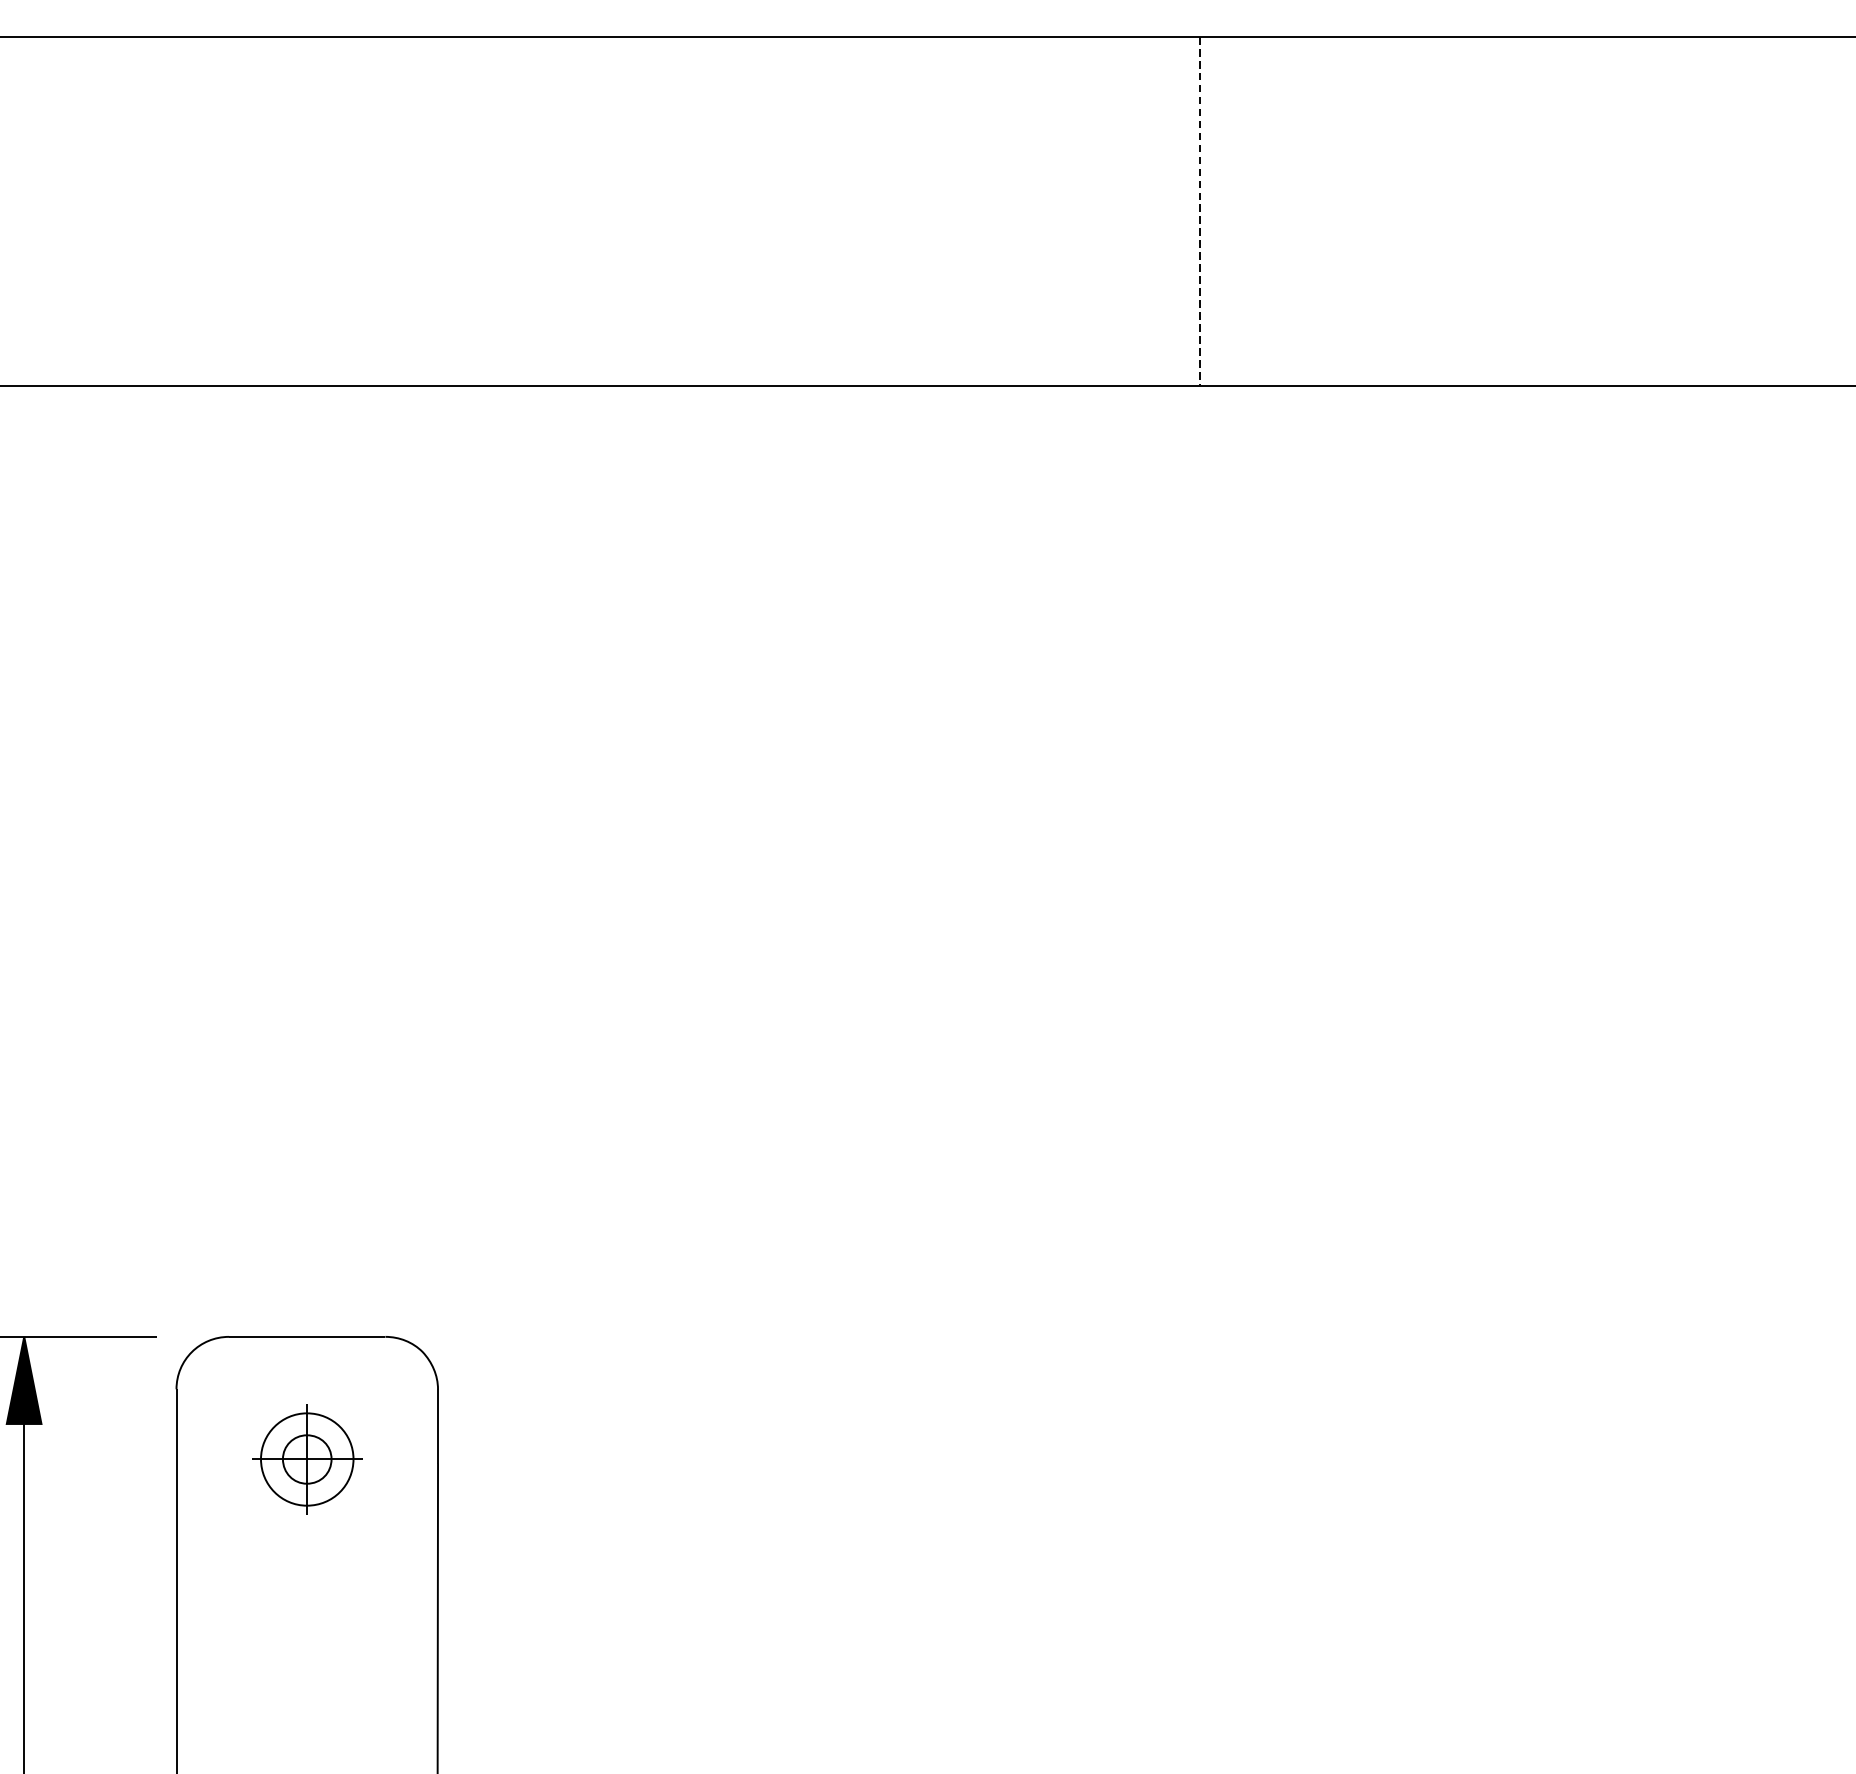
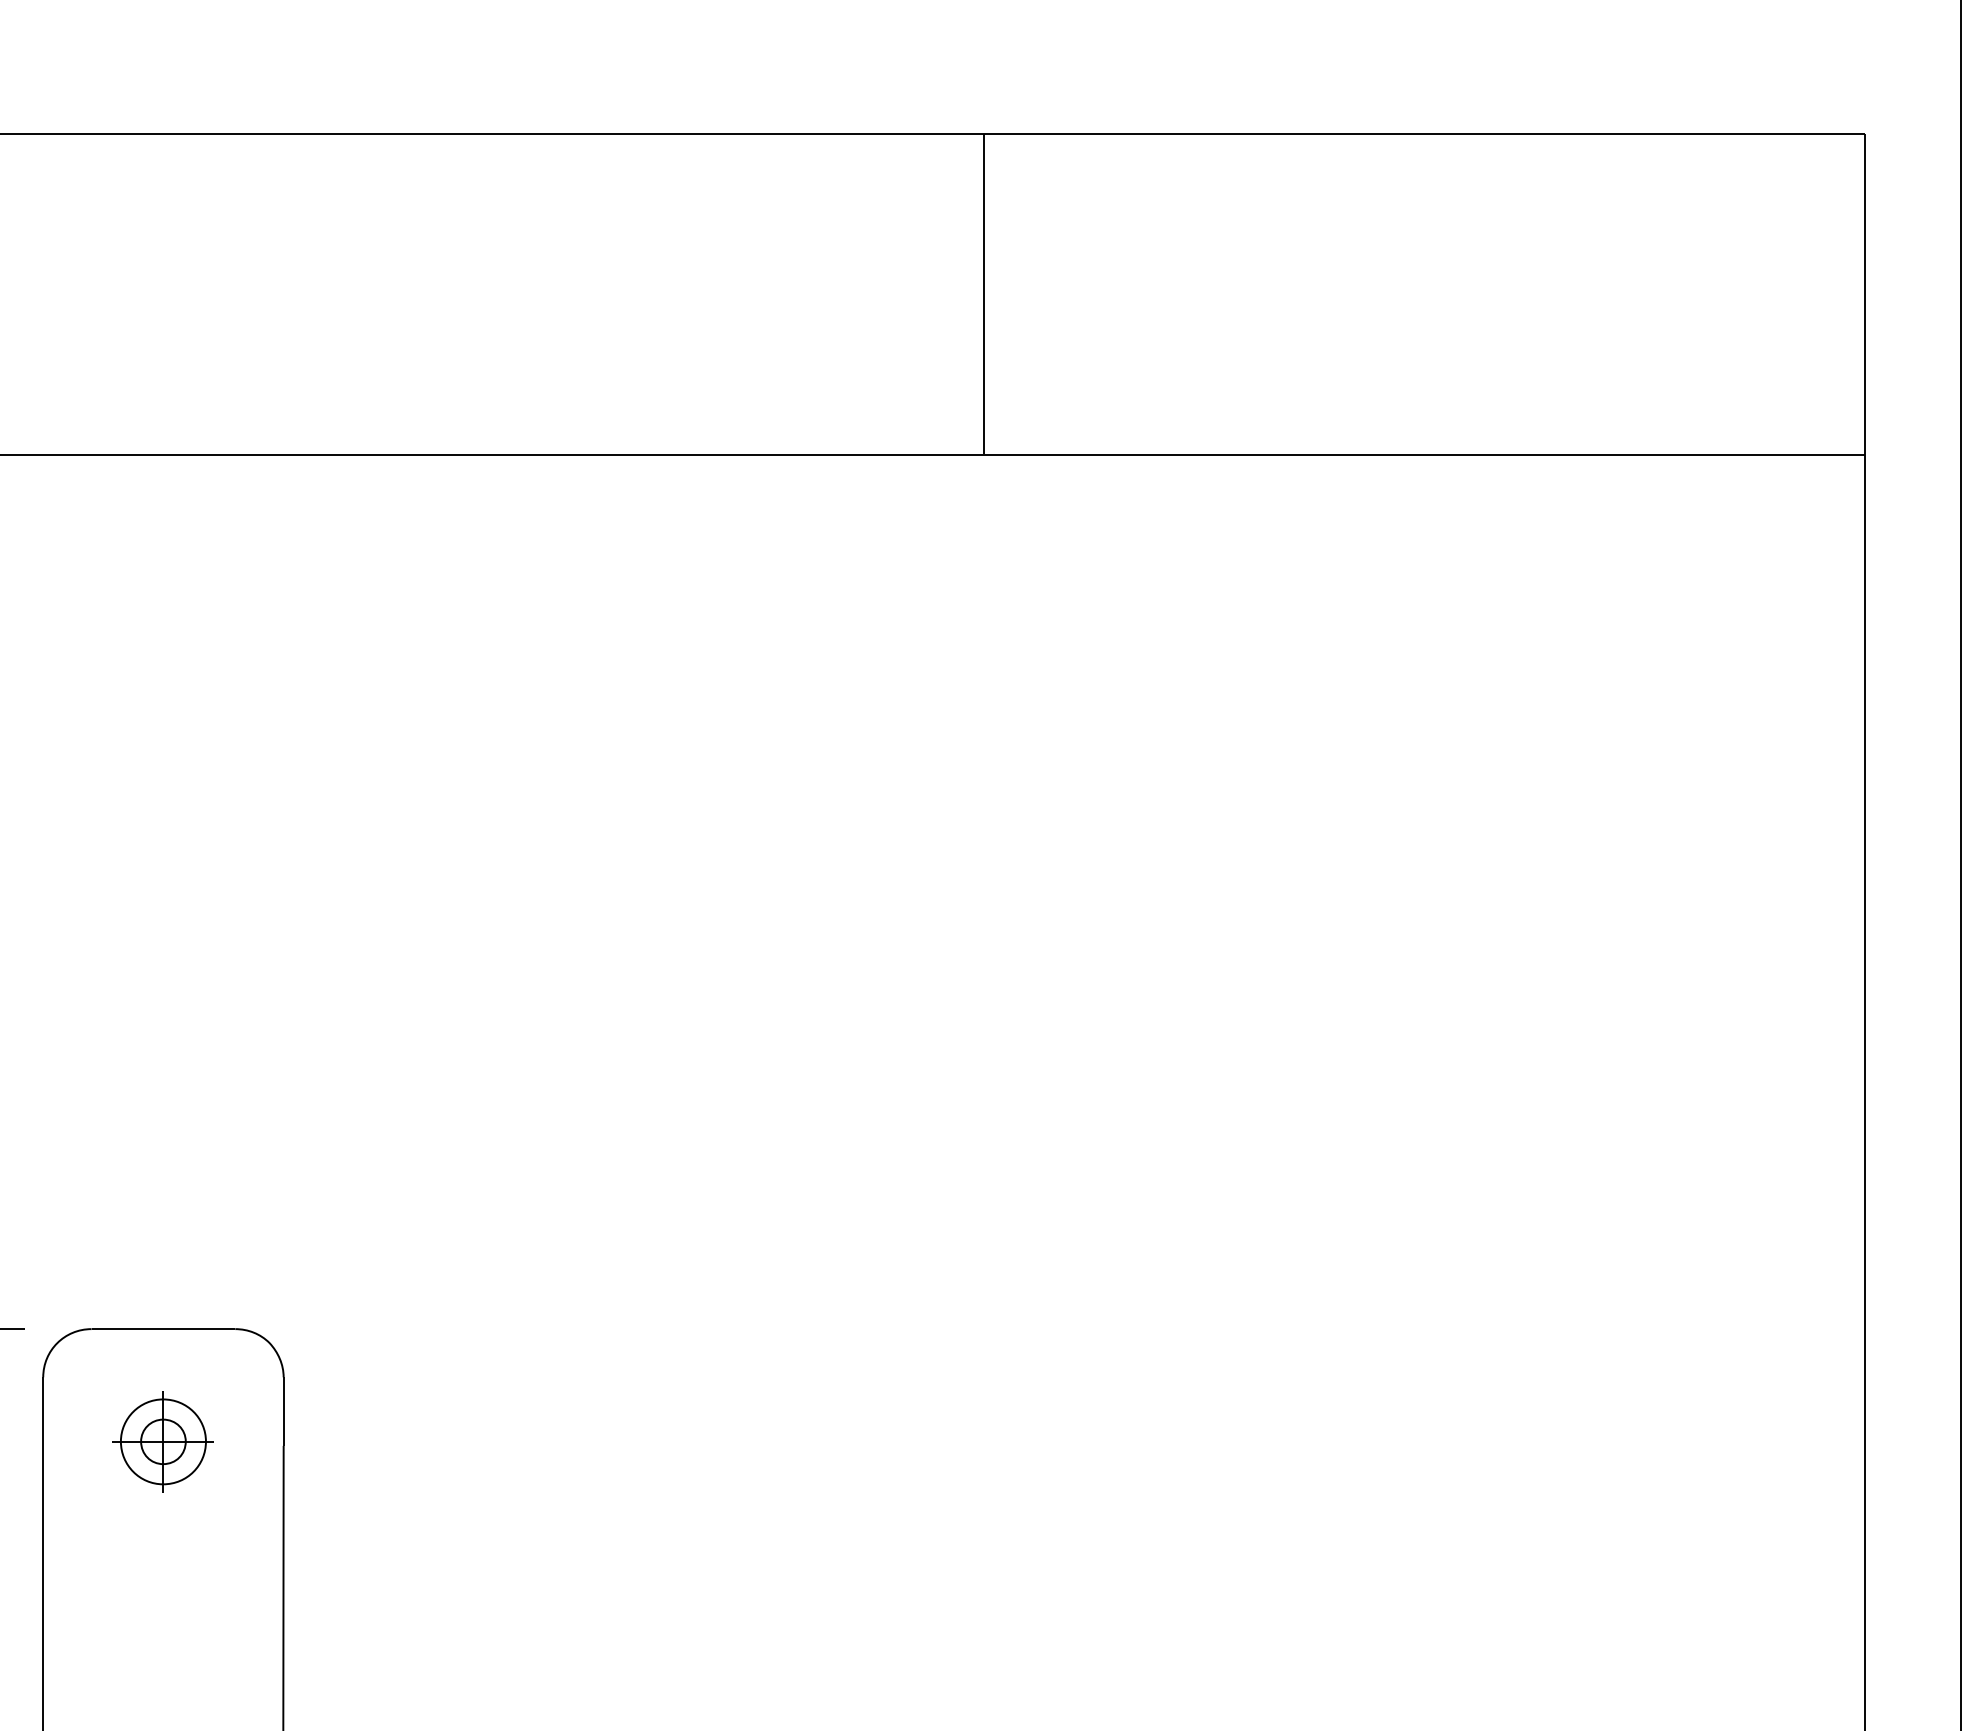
line: (1200, 211) -> (984, 294), dashed -> solid

